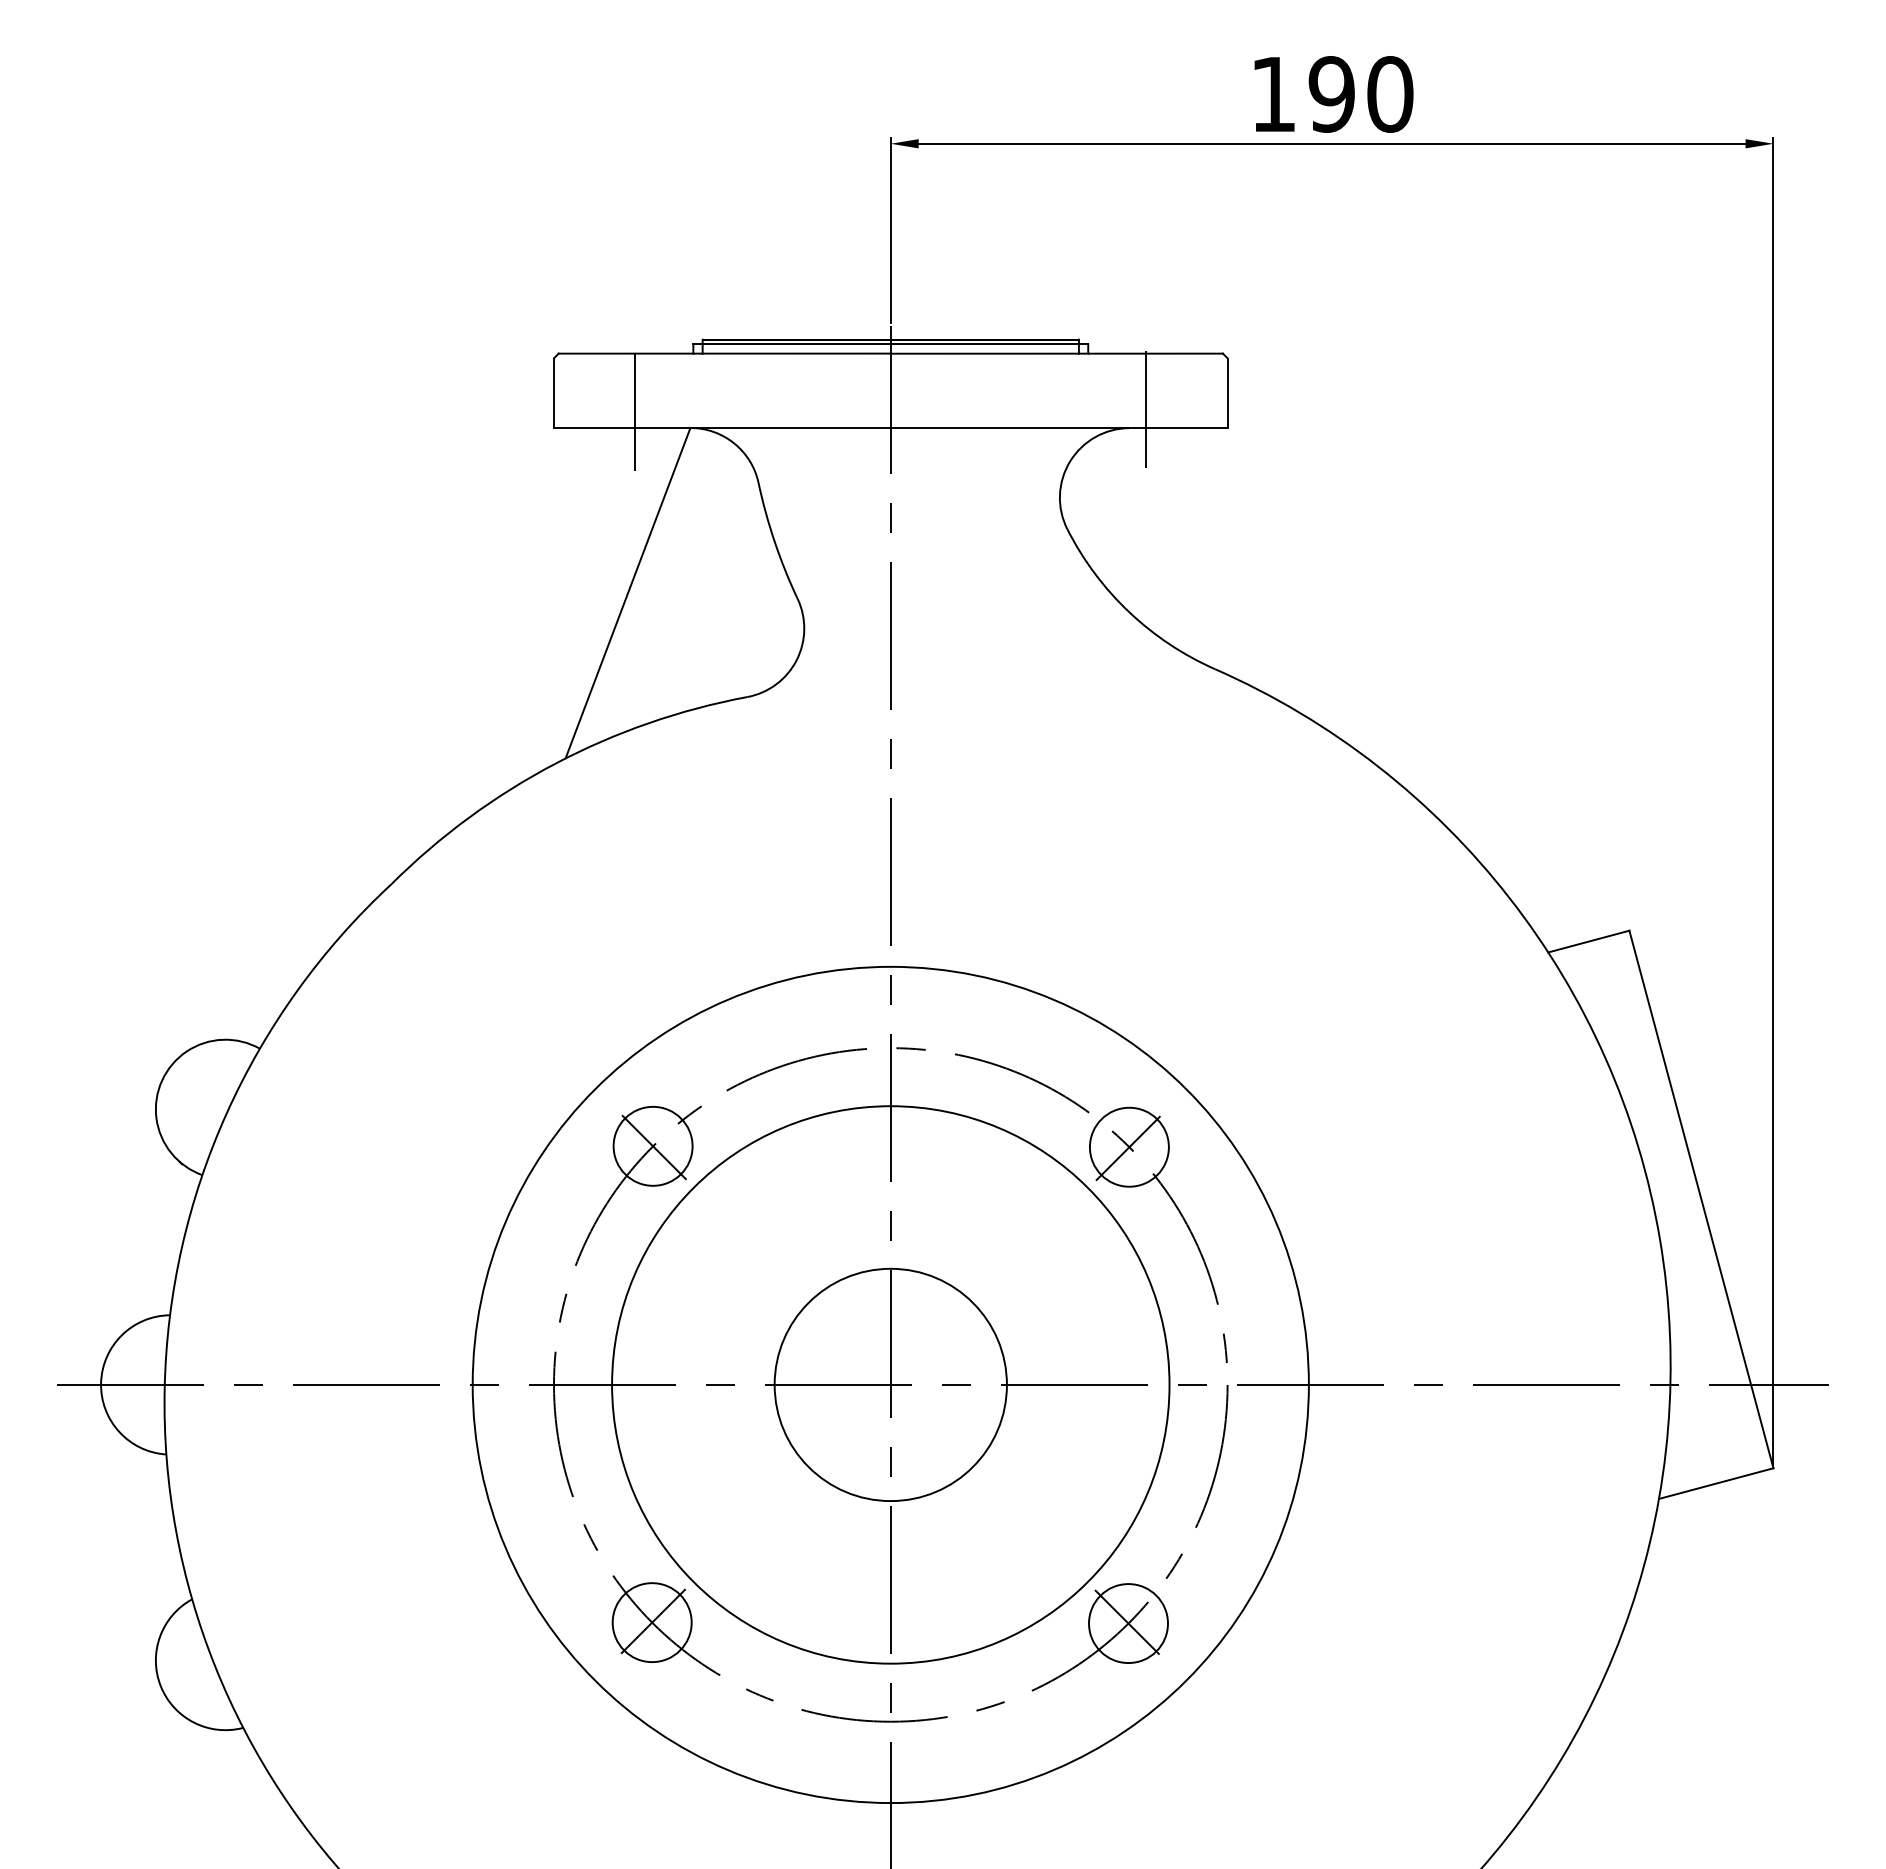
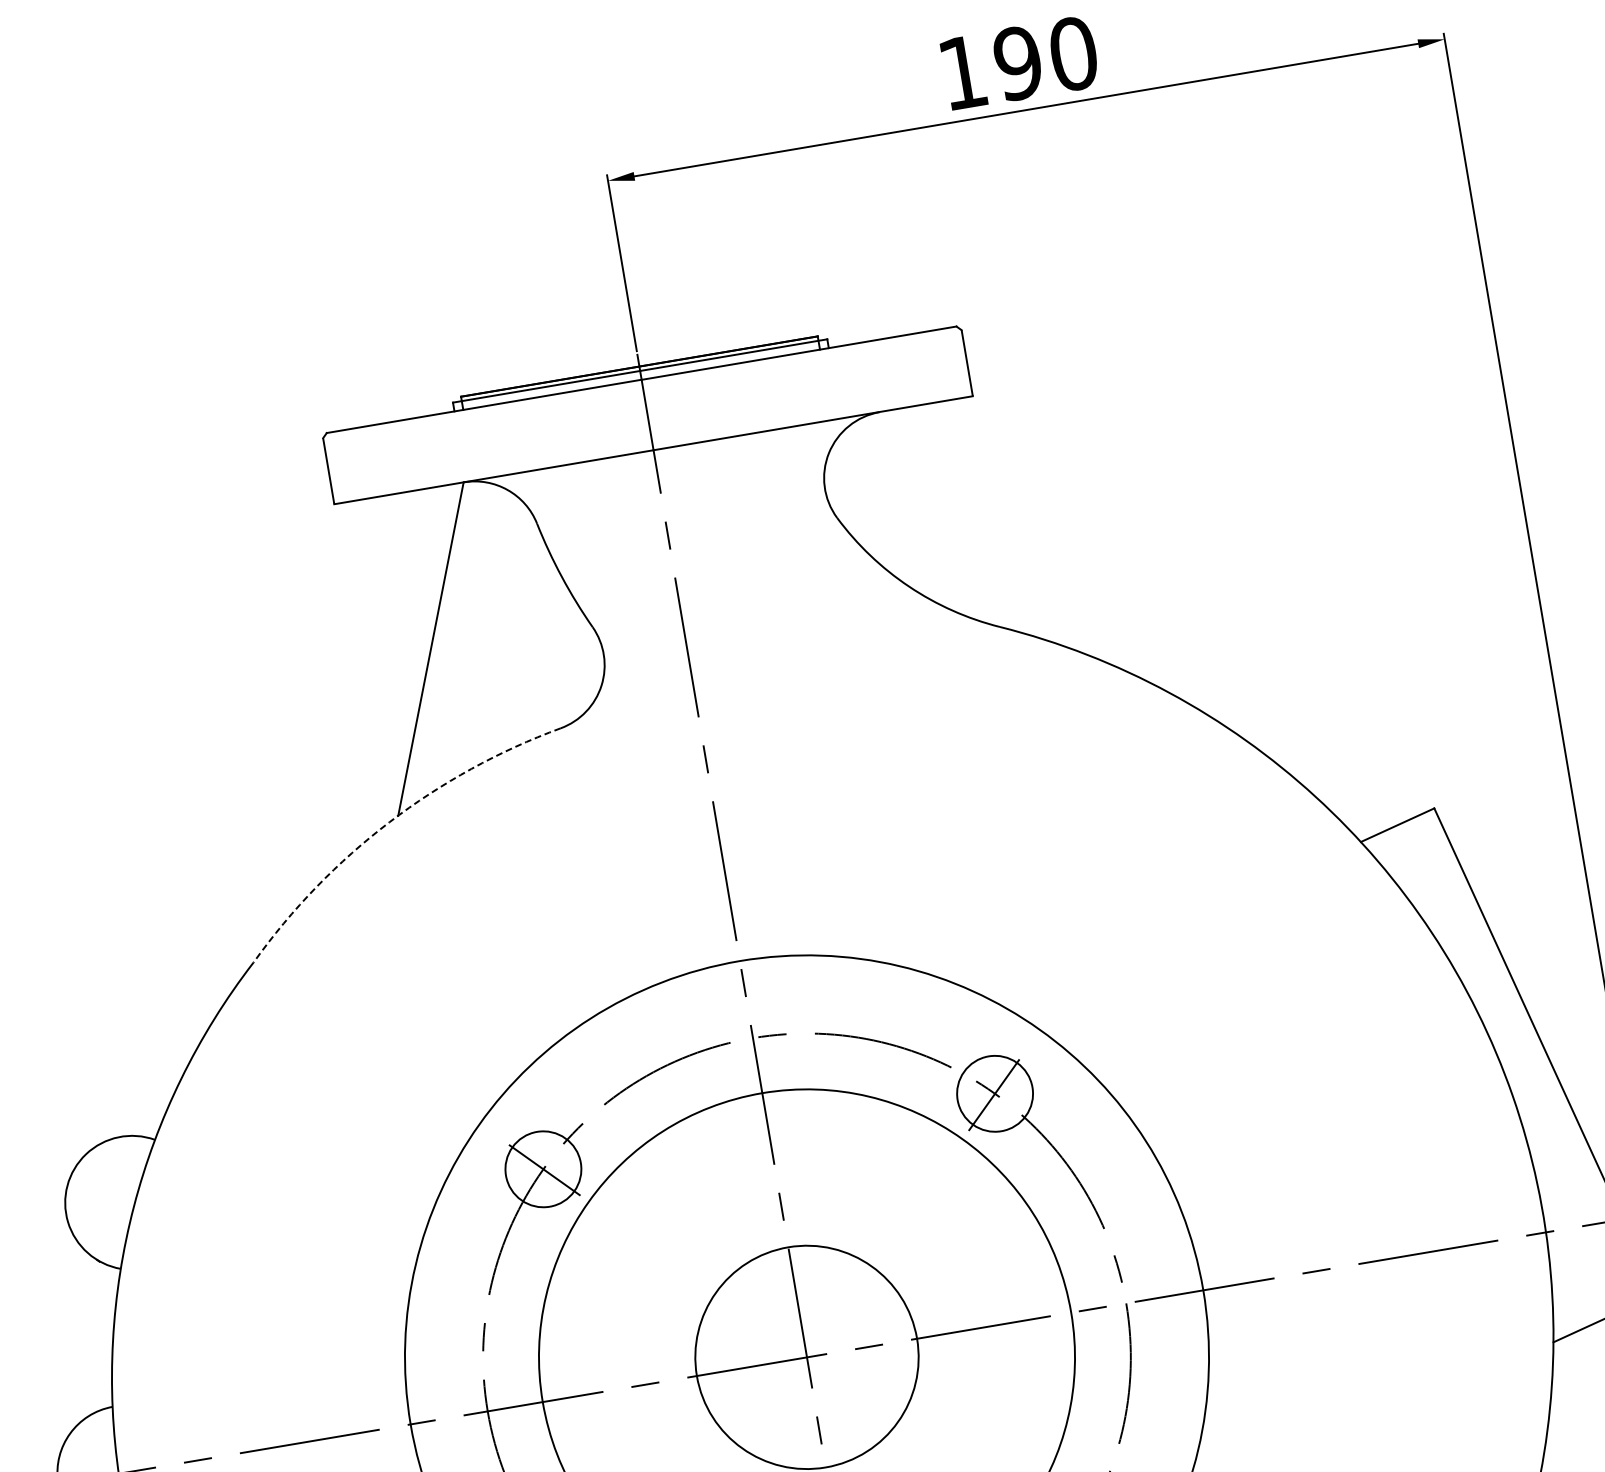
line: (1146, 409) -> (892, 391), removed
line: (635, 412) -> (409, 476), removed
arc: (555, 763) -> (389, 822), solid -> dashed

